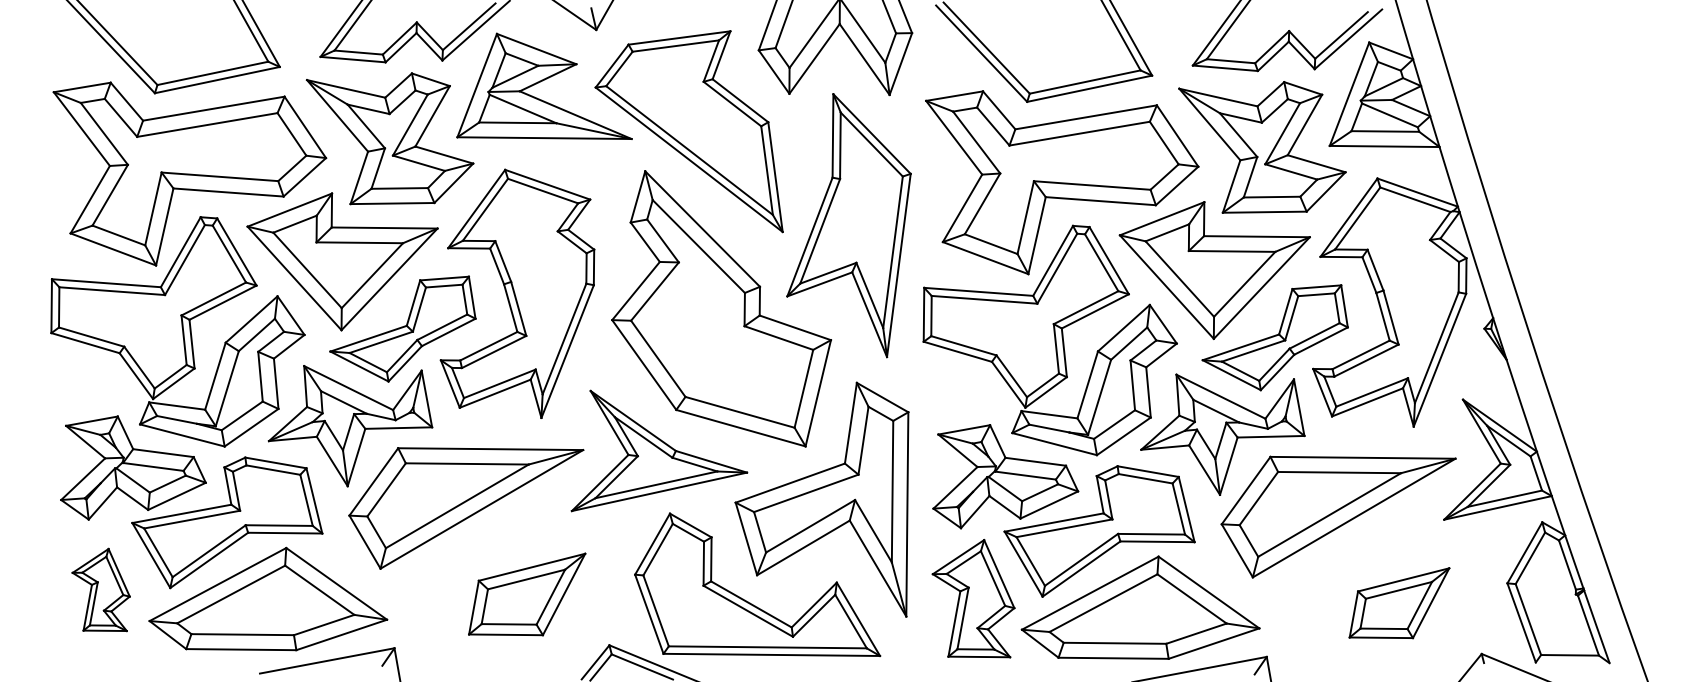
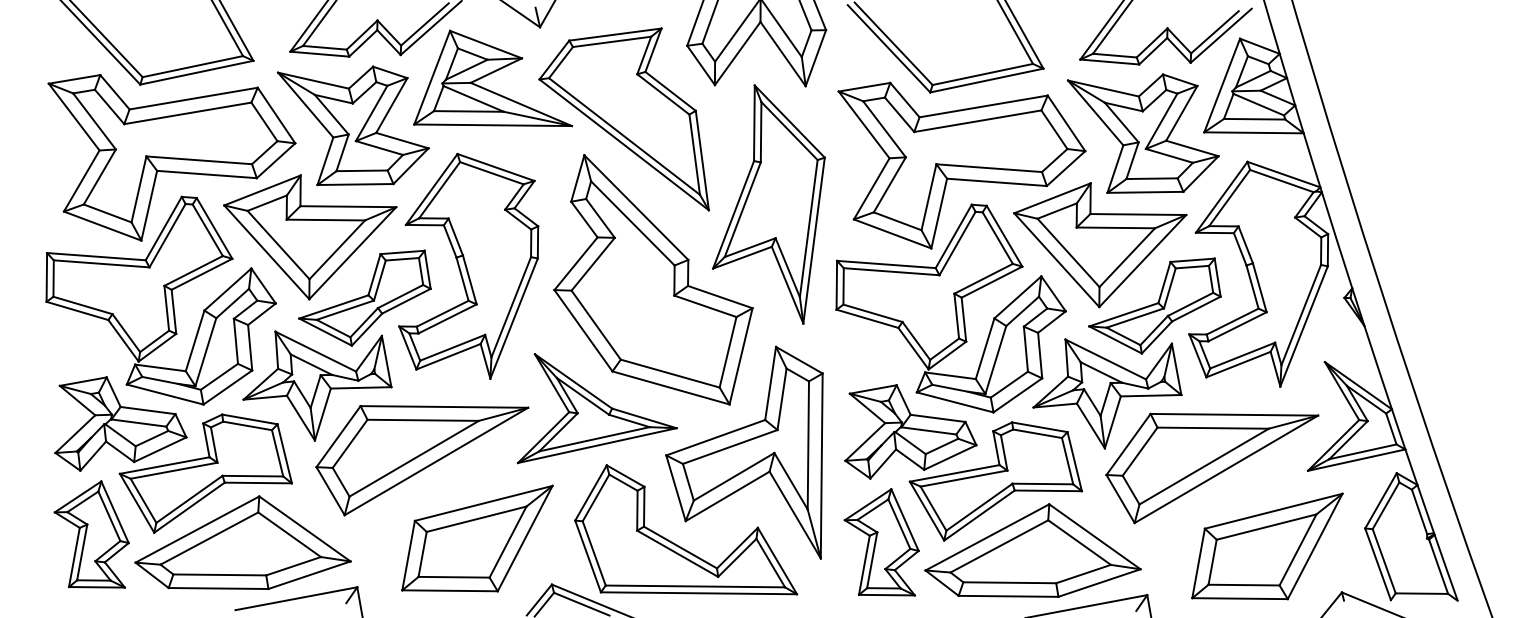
part: (101, 589) -> (91, 534), size x1.43
part: (527, 594) -> (477, 538), size x1.43
part: (1399, 603) -> (1267, 546), size x1.67

